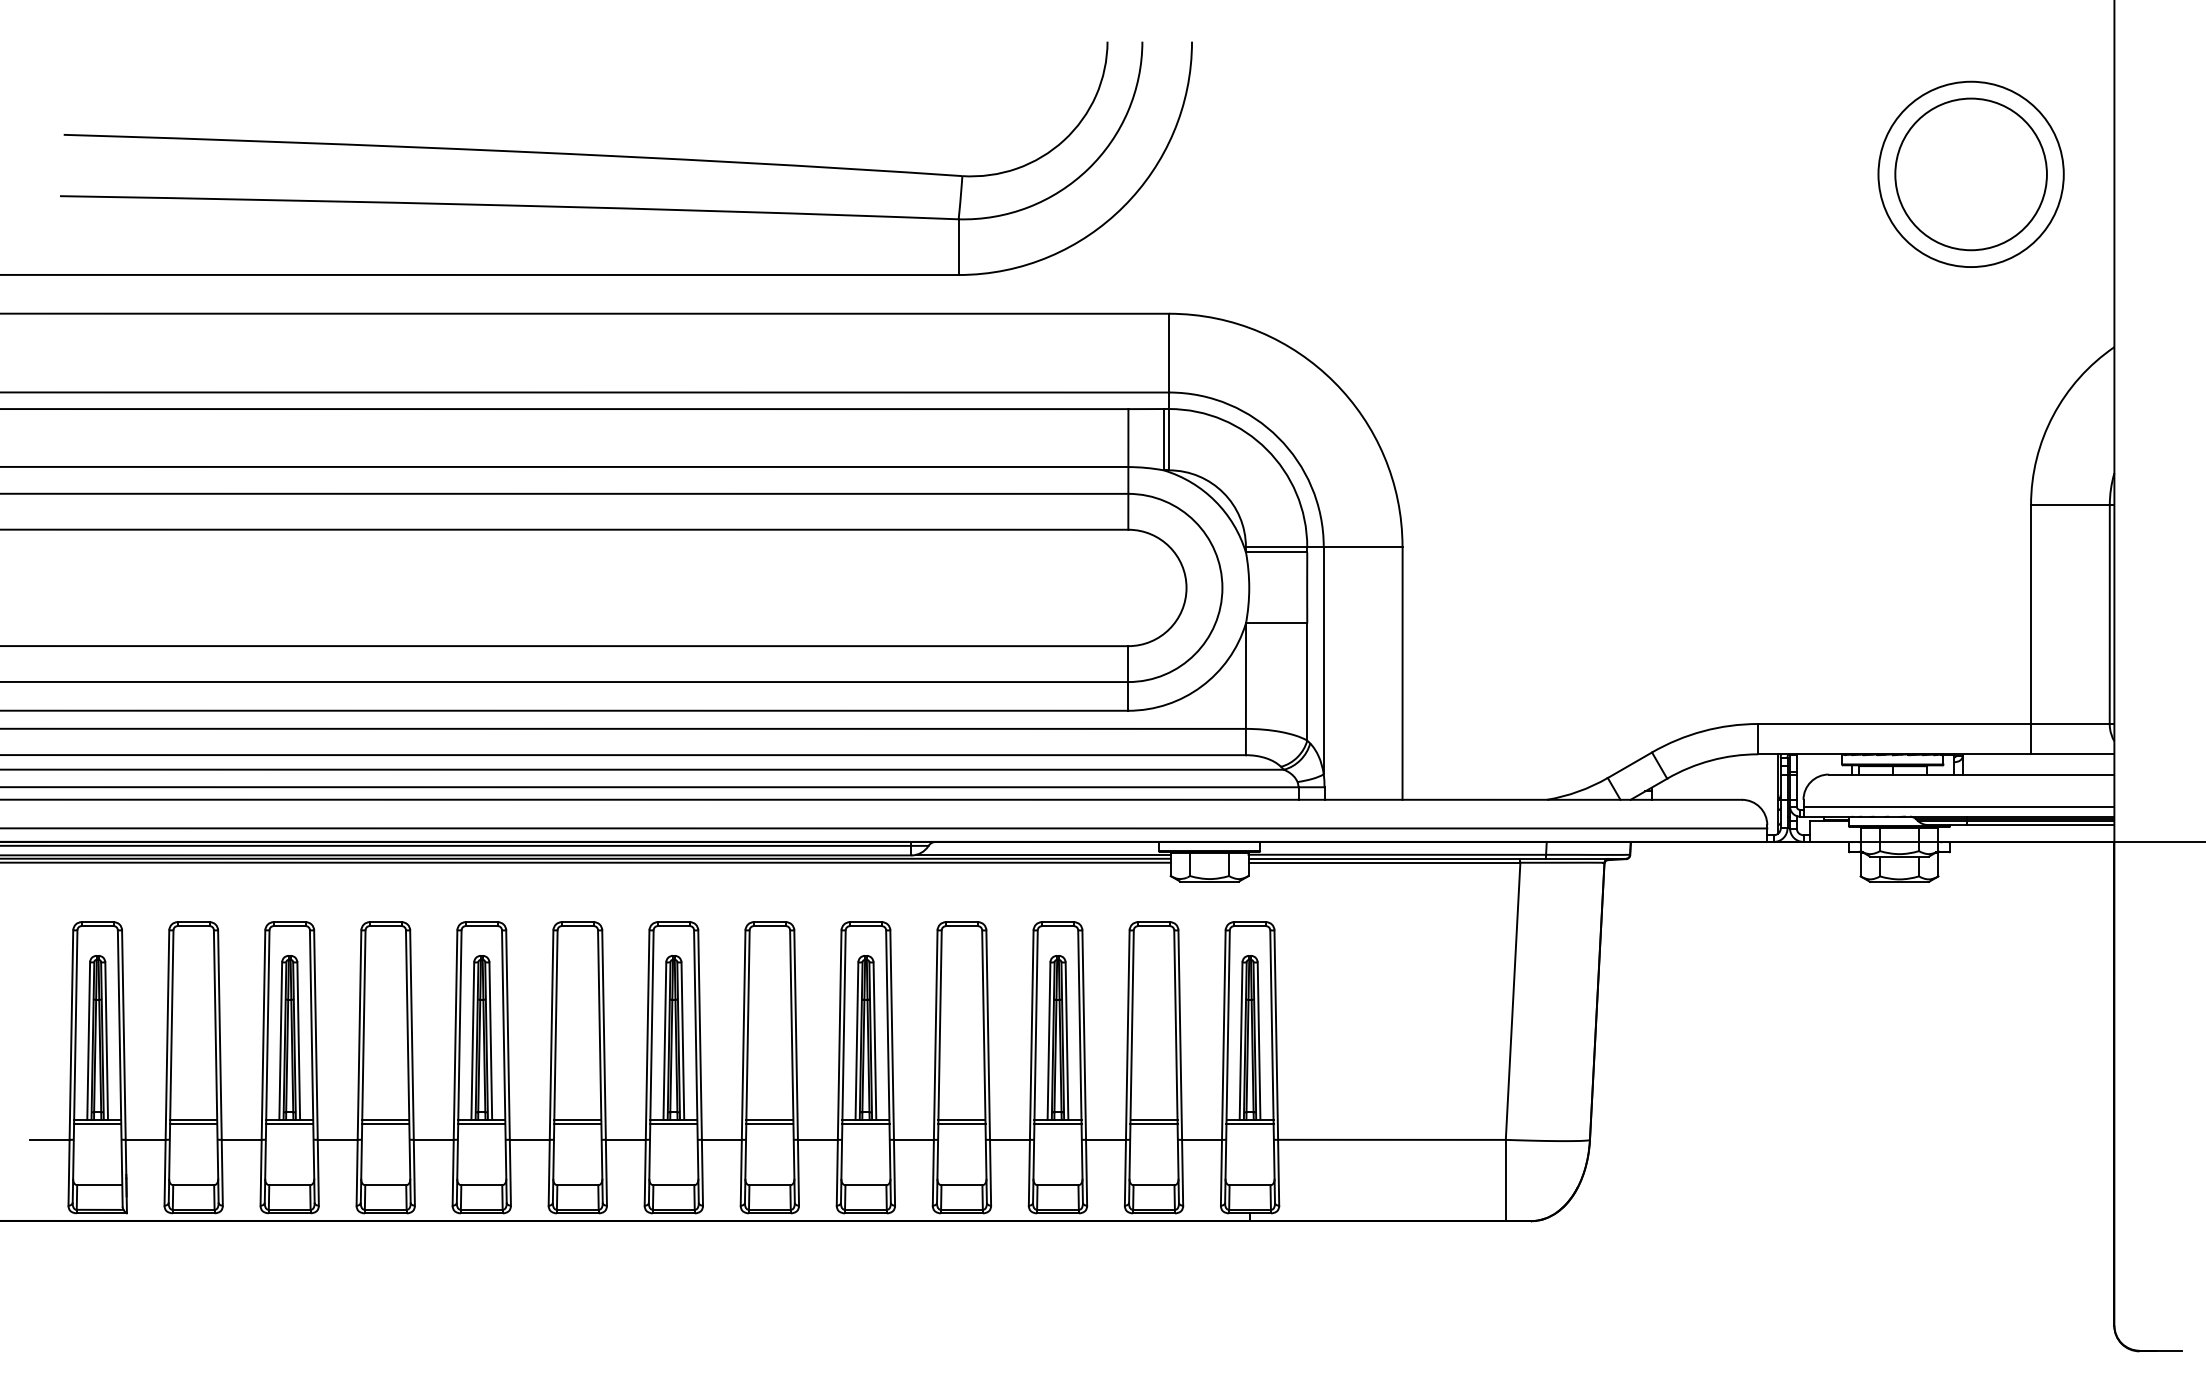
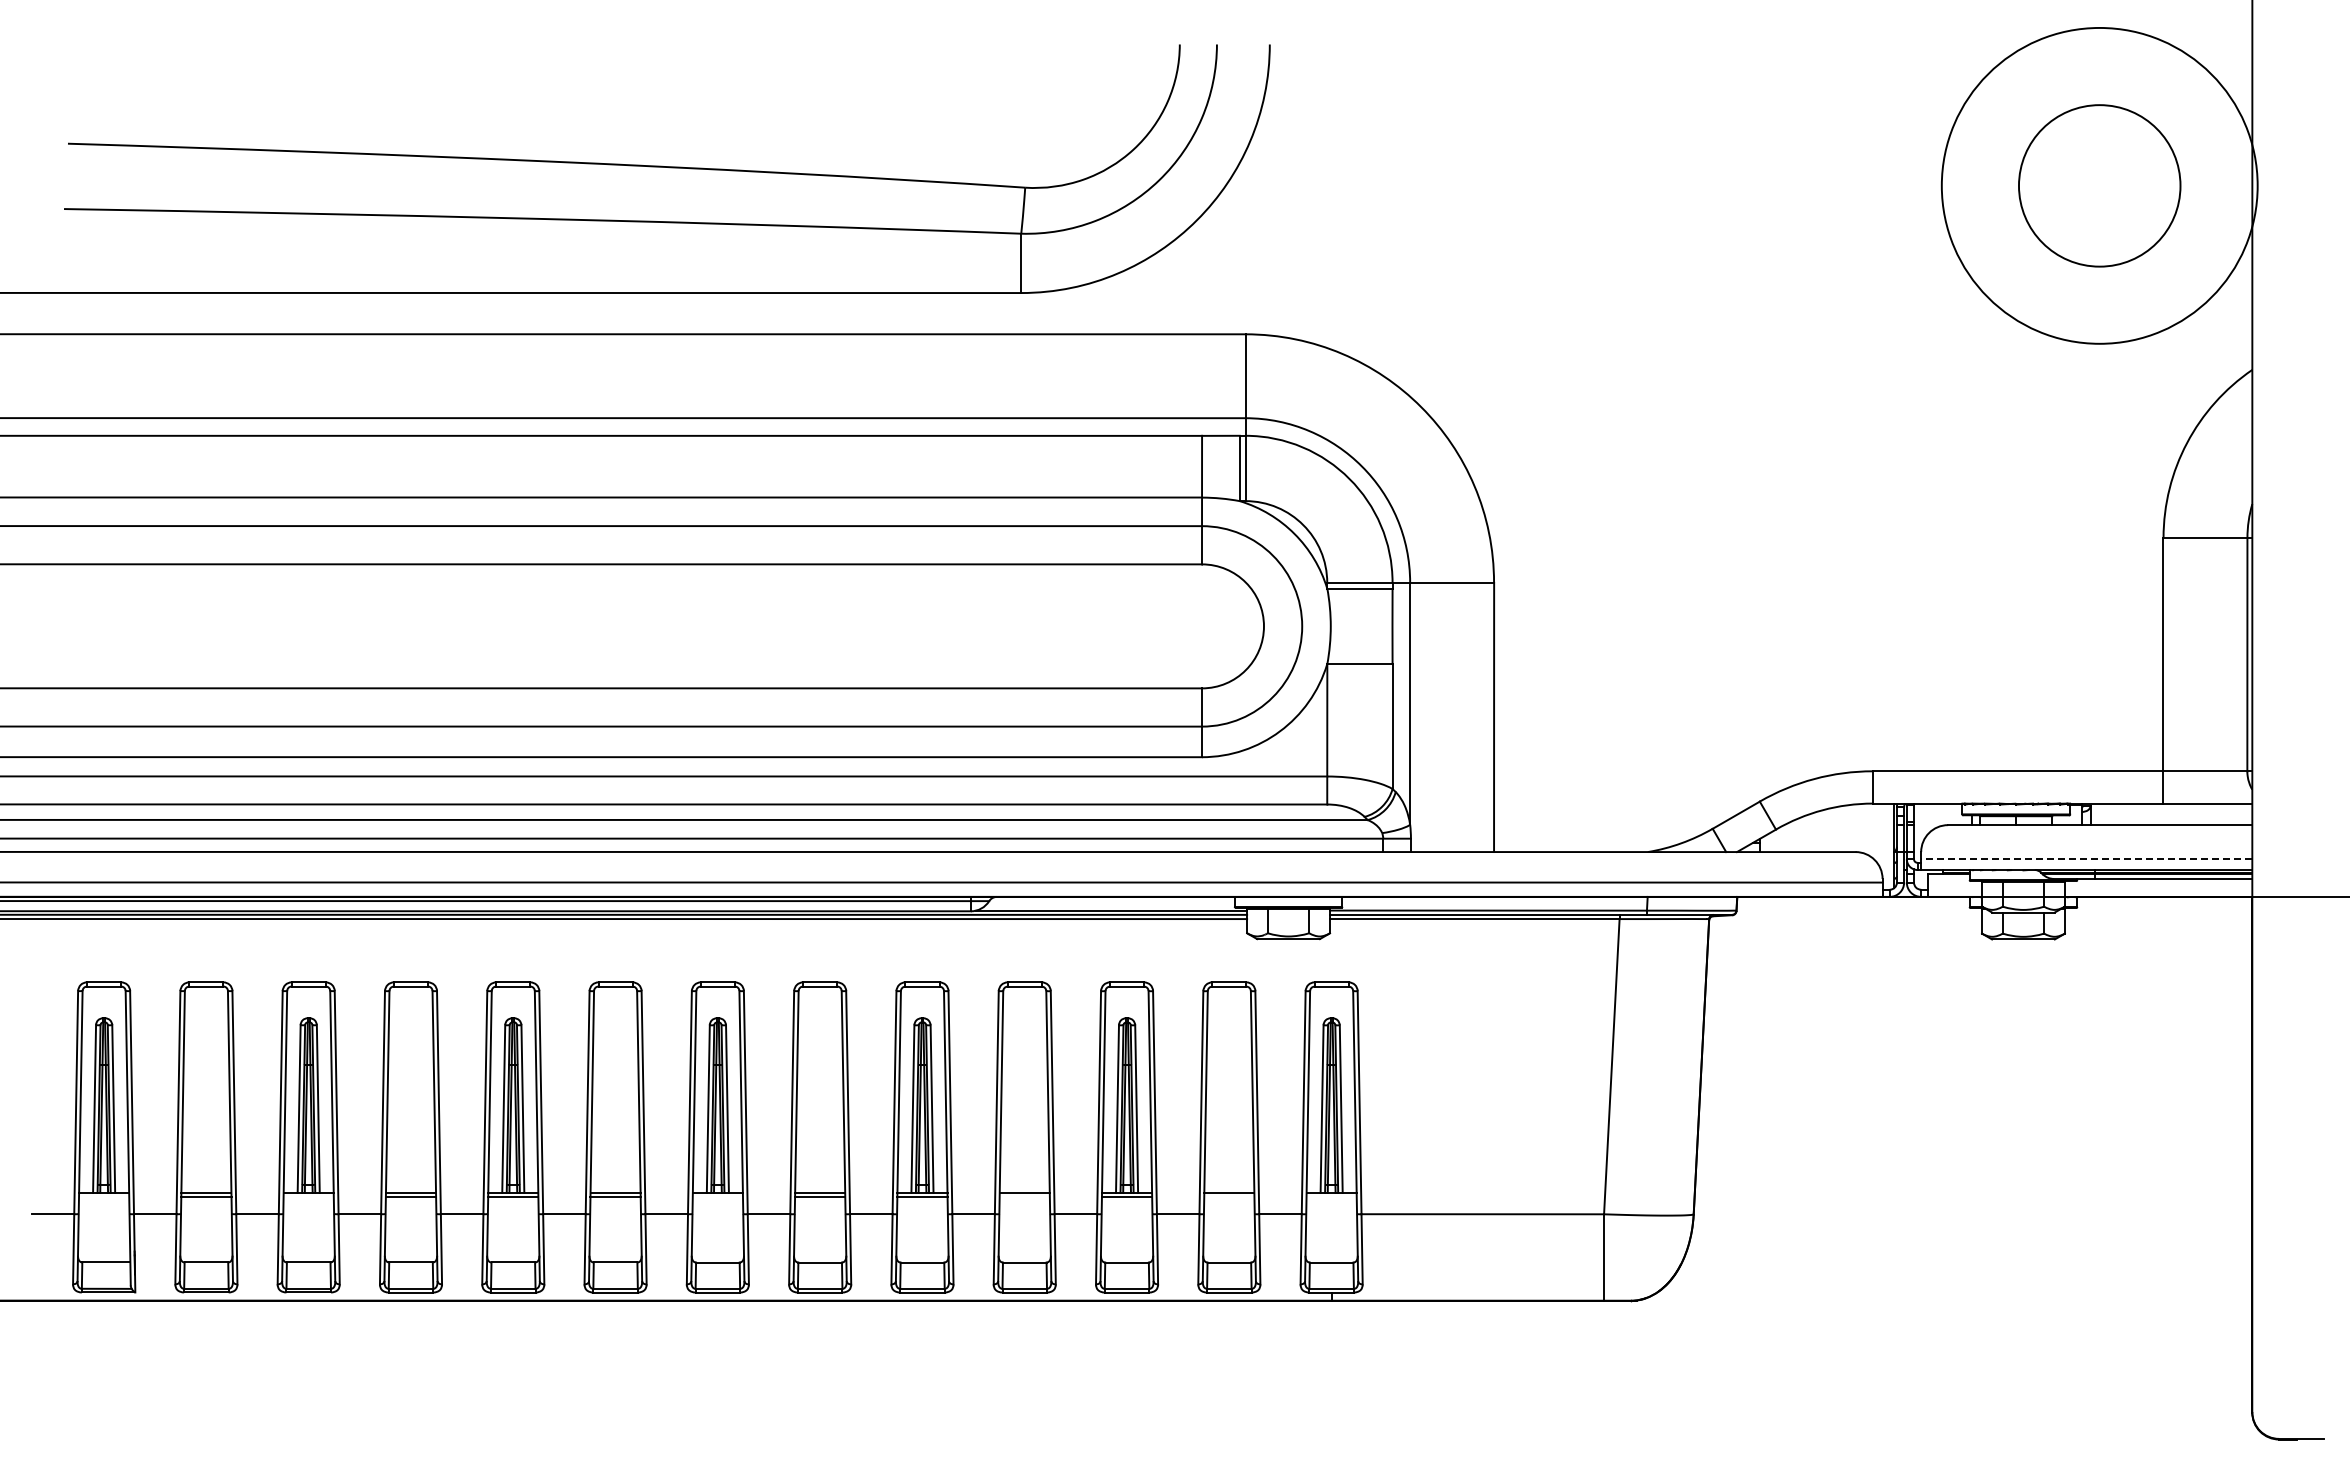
circle: (1970, 174) -> (2099, 185), size x1.6
line: (1958, 806) -> (2086, 859), solid -> dashed
line: (98, 1124) -> (104, 1197), removed
line: (289, 1124) -> (308, 1197), removed
line: (673, 1124) -> (717, 1197), removed
line: (961, 1124) -> (1024, 1197), removed
line: (1154, 1124) -> (1229, 1197), removed
line: (1249, 1124) -> (1331, 1197), removed

